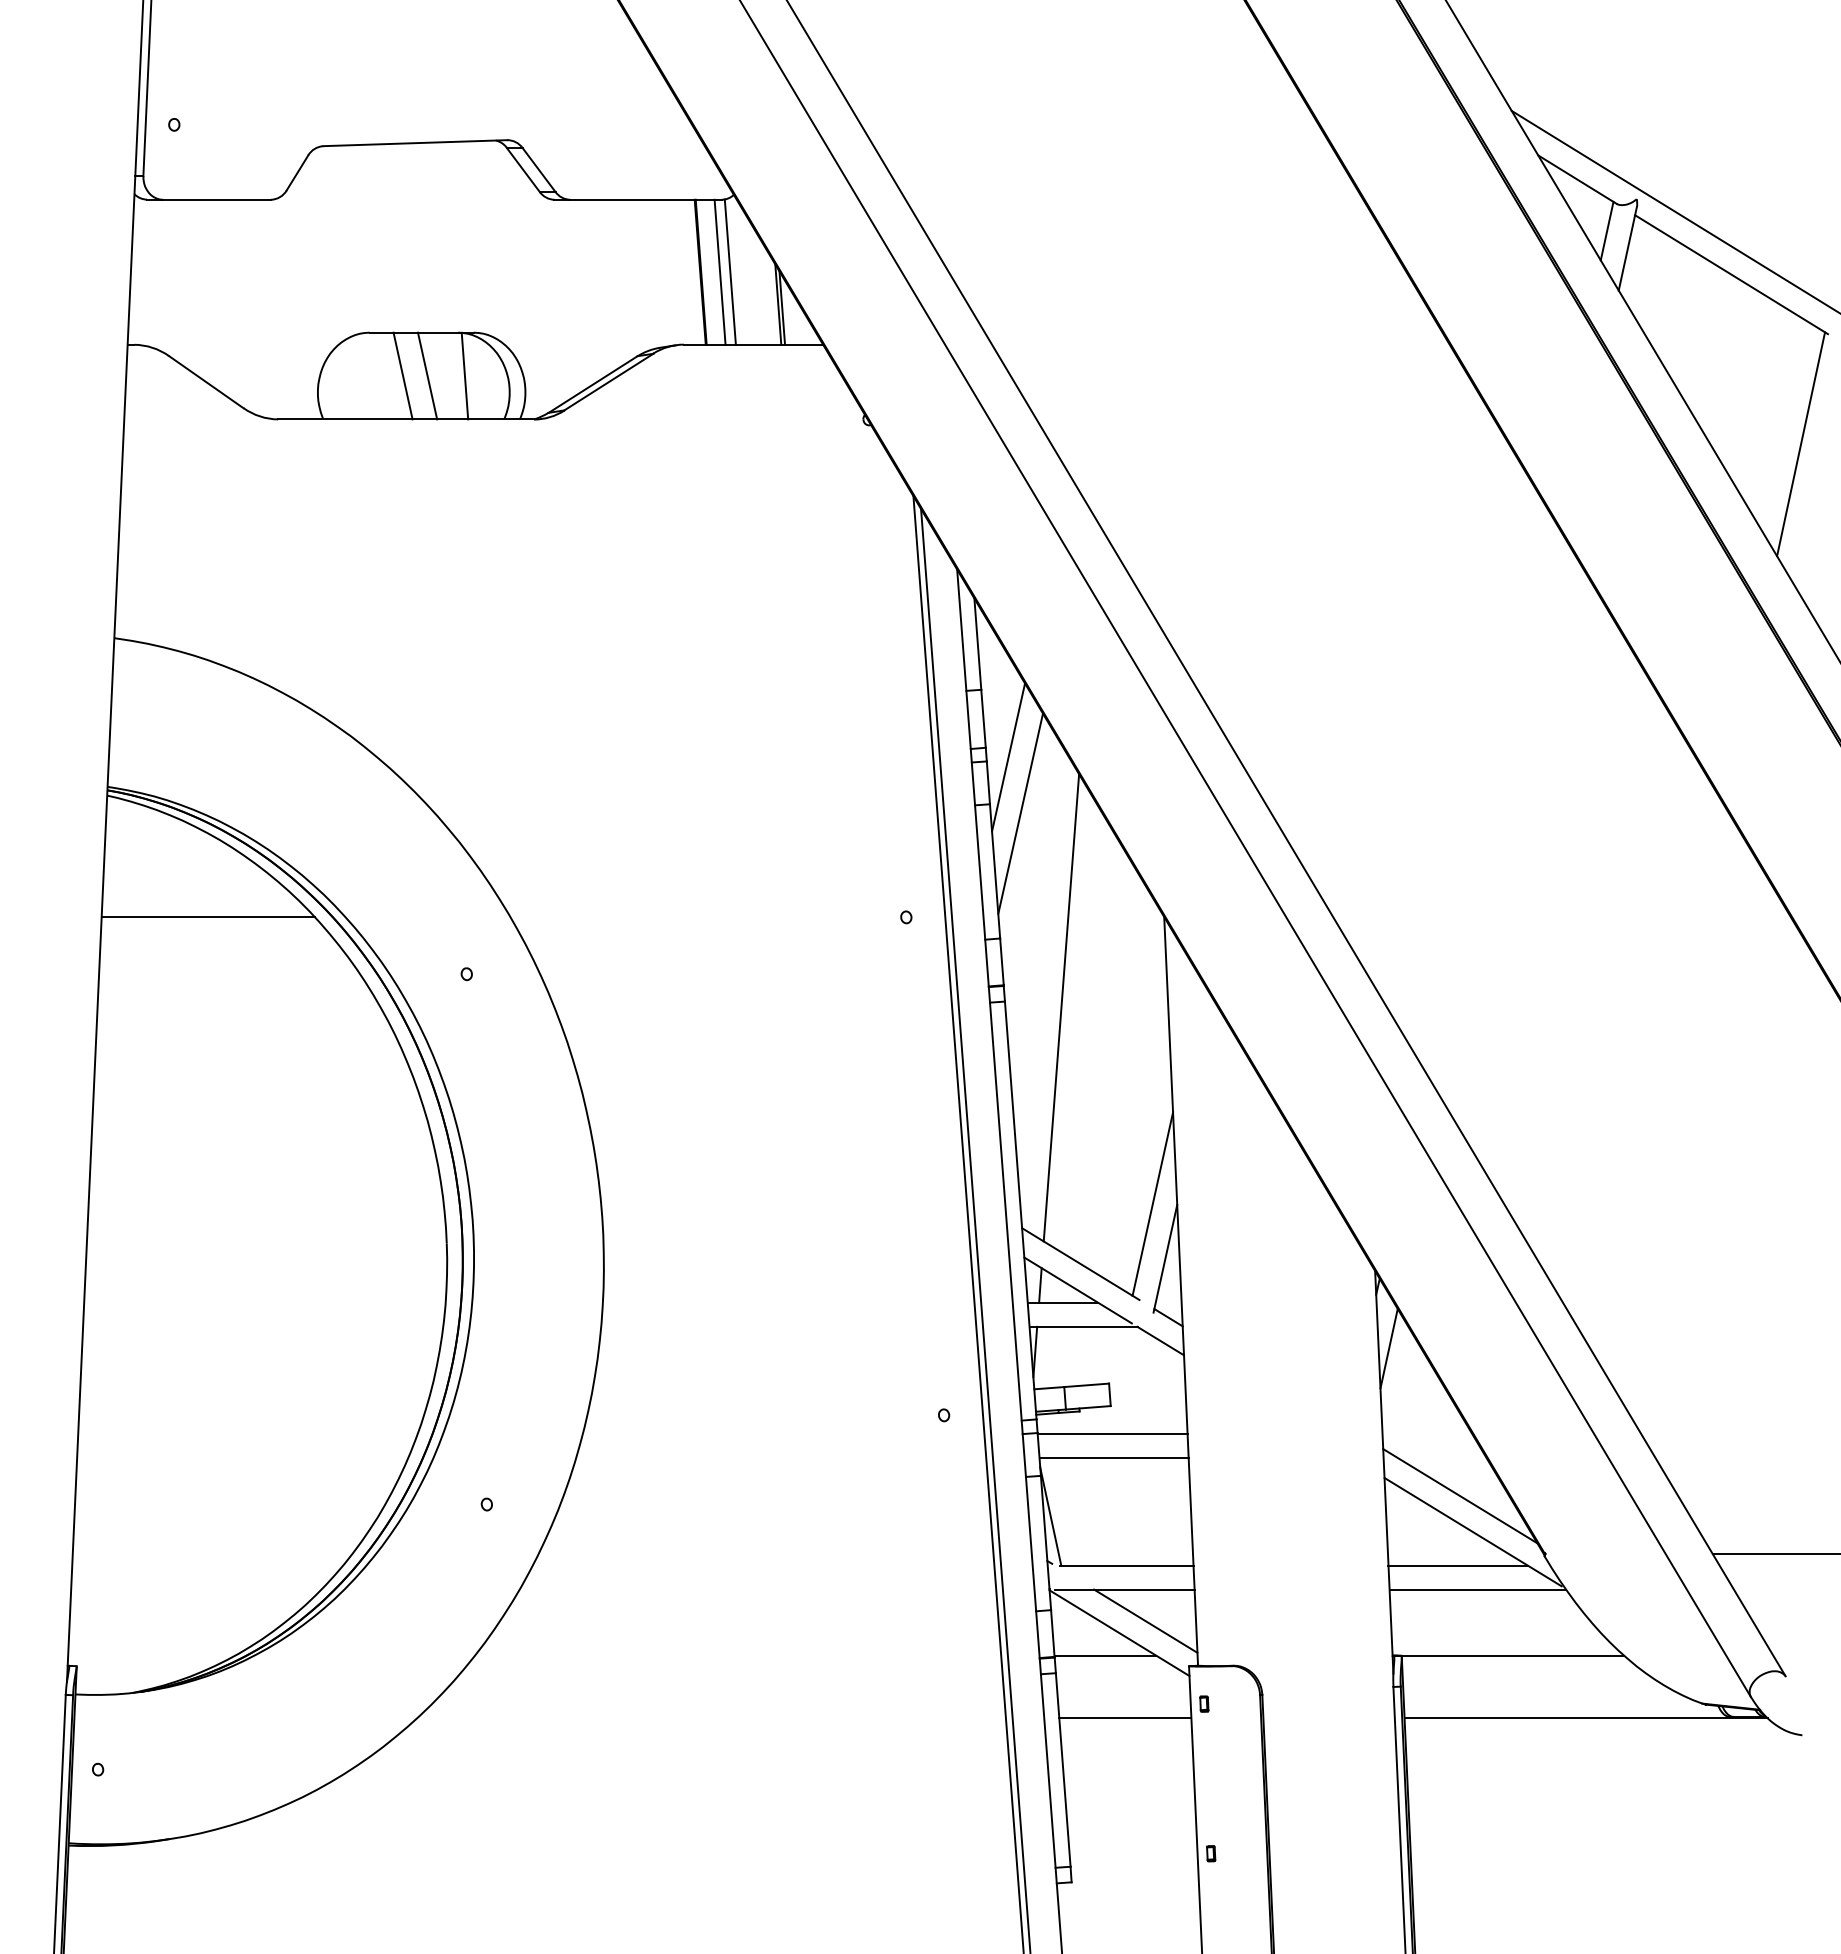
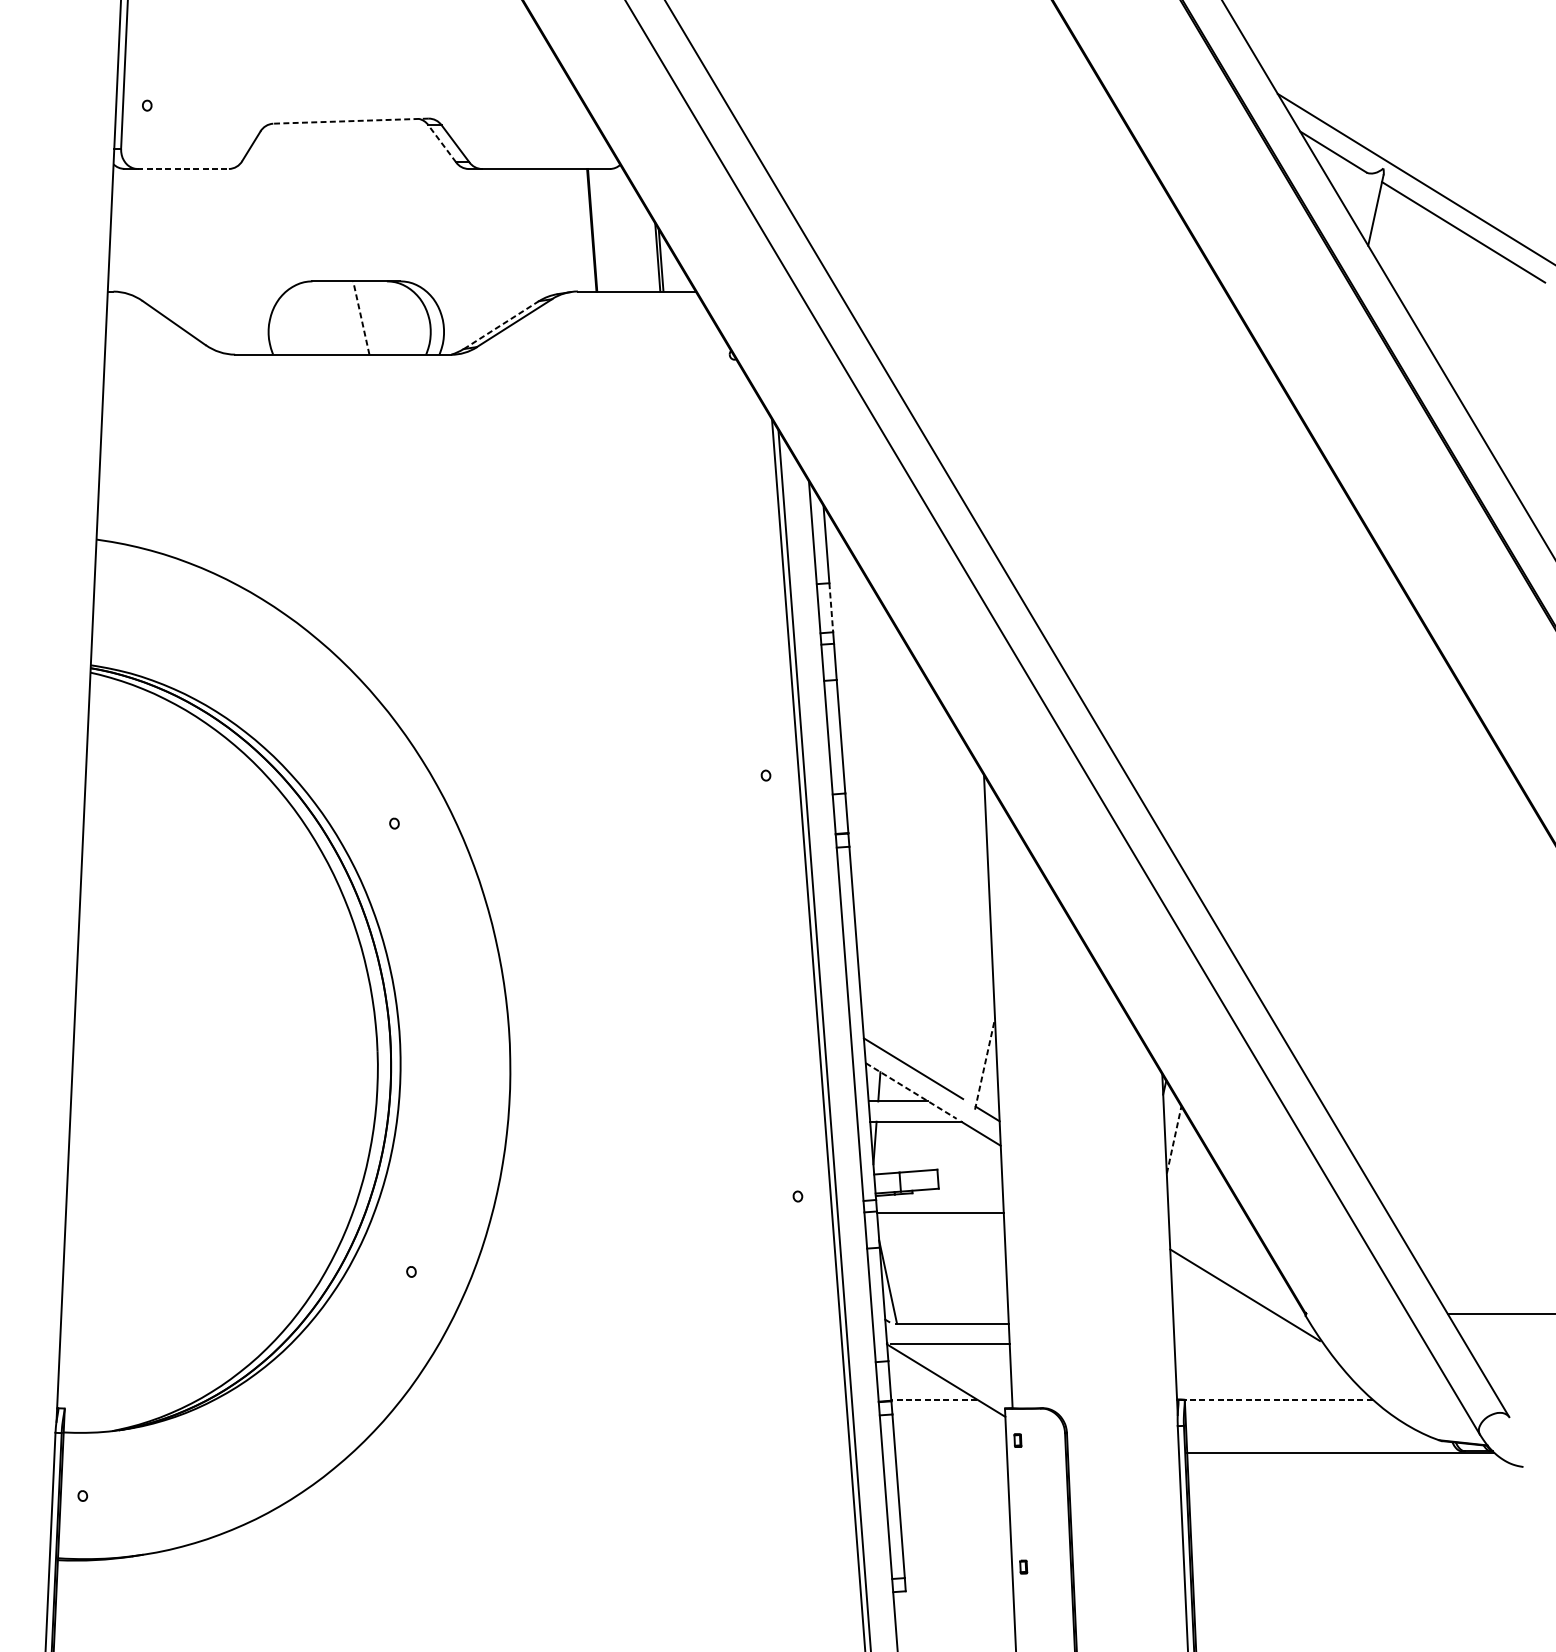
line: (415, 143) -> (351, 121), solid -> dashed
line: (523, 169) -> (442, 143), solid -> dashed
line: (217, 199) -> (183, 168), solid -> dashed
line: (1606, 230) -> (1357, 194), removed
line: (719, 271) -> (608, 229), removed
line: (729, 271) -> (616, 229), removed
line: (402, 375) -> (340, 317), removed
line: (427, 375) -> (361, 317), solid -> dashed
line: (464, 375) -> (392, 317), removed
line: (593, 384) -> (501, 325), solid -> dashed
line: (1801, 444) -> (1522, 375), removed
line: (983, 719) -> (831, 608), solid -> dashed
line: (1008, 757) -> (852, 640), removed
line: (1020, 813) -> (862, 687), removed
line: (207, 917) -> (175, 775), removed
line: (1061, 1007) -> (897, 851), removed
line: (1152, 1203) -> (974, 1017), removed
line: (1165, 1258) -> (985, 1063), solid -> dashed
line: (1078, 1290) -> (911, 1091), solid -> dashed
line: (1389, 1348) -> (1174, 1140), solid -> dashed
line: (1113, 1458) -> (941, 1233), removed
line: (1460, 1496) -> (1234, 1265), removed
line: (1457, 1565) -> (1231, 1323), removed
line: (1477, 1589) -> (1248, 1343), removed
line: (1145, 1620) -> (968, 1369), removed
line: (1105, 1655) -> (934, 1399), solid -> dashed
line: (1510, 1655) -> (1276, 1399), solid -> dashed
line: (1125, 1718) -> (951, 1452), removed

